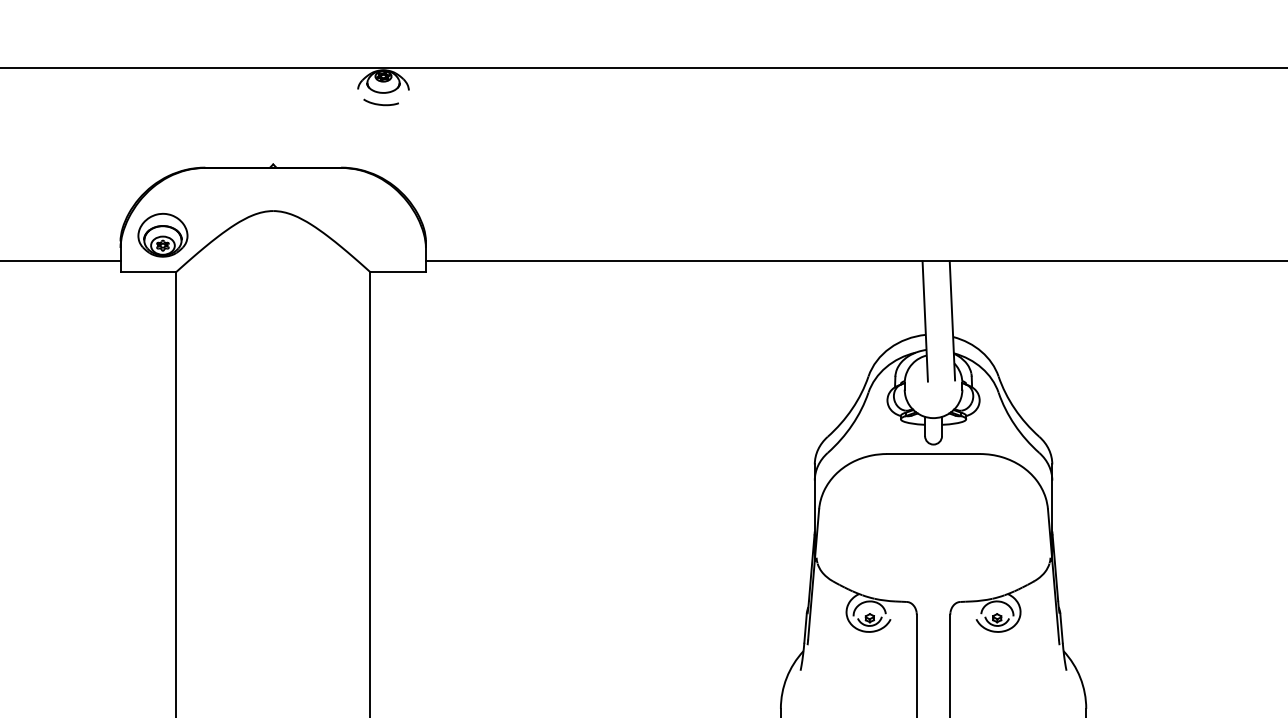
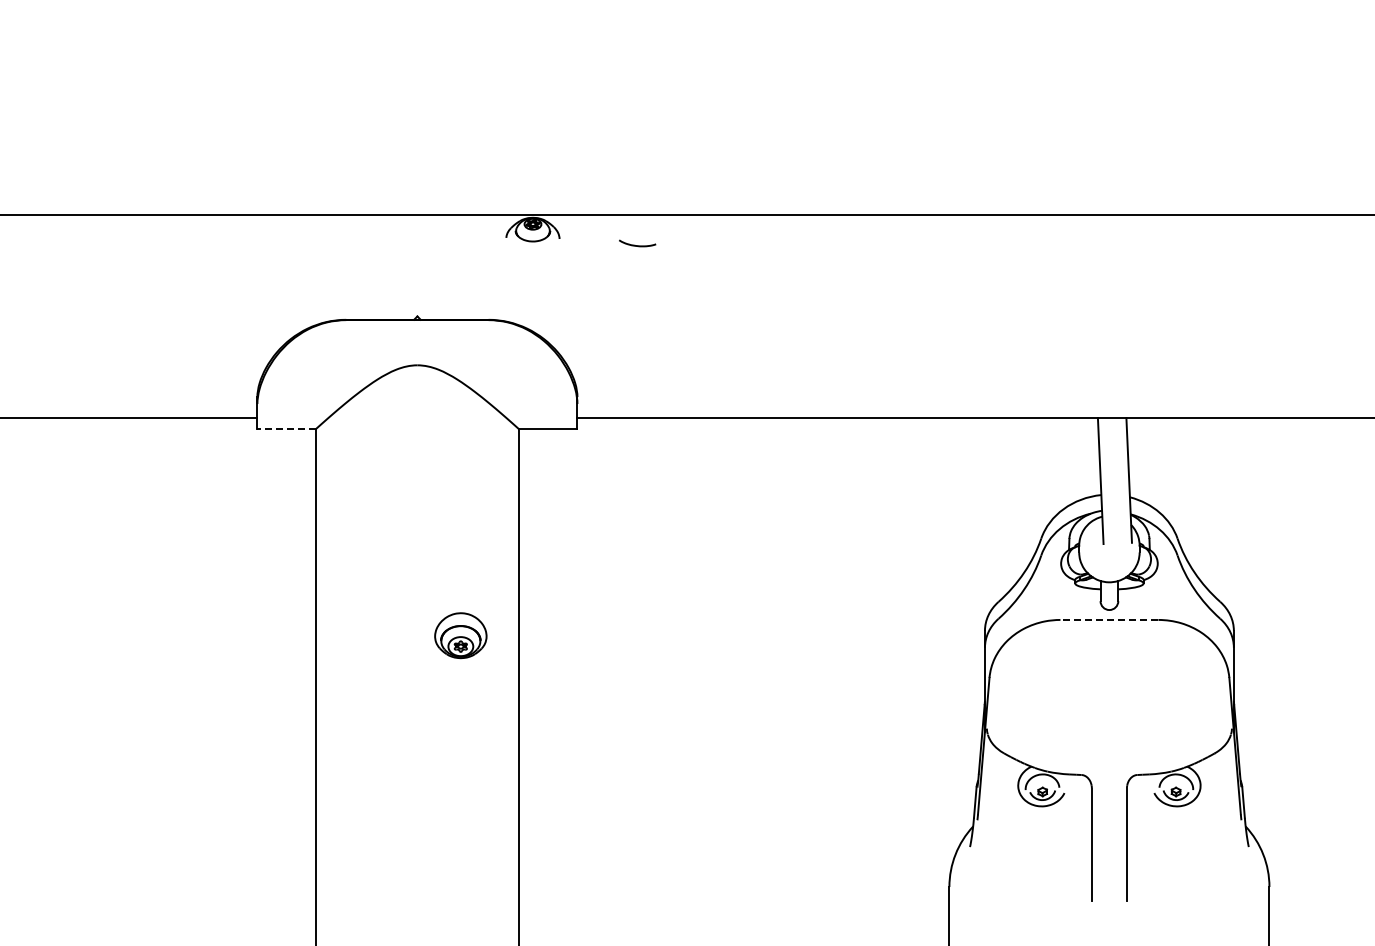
curve: (381, 104) -> (637, 245), moved
part: (162, 235) -> (460, 635), moved
line: (148, 272) -> (286, 429), solid -> dashed
line: (933, 453) -> (1109, 619), solid -> dashed

